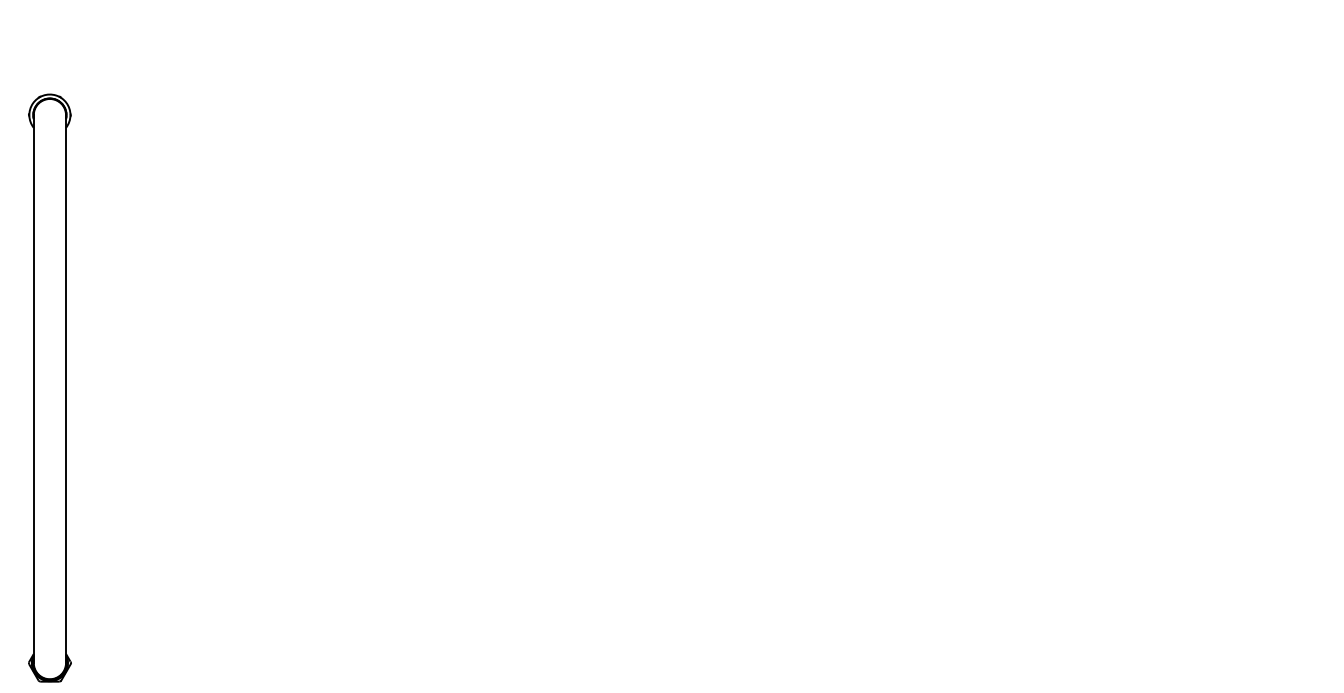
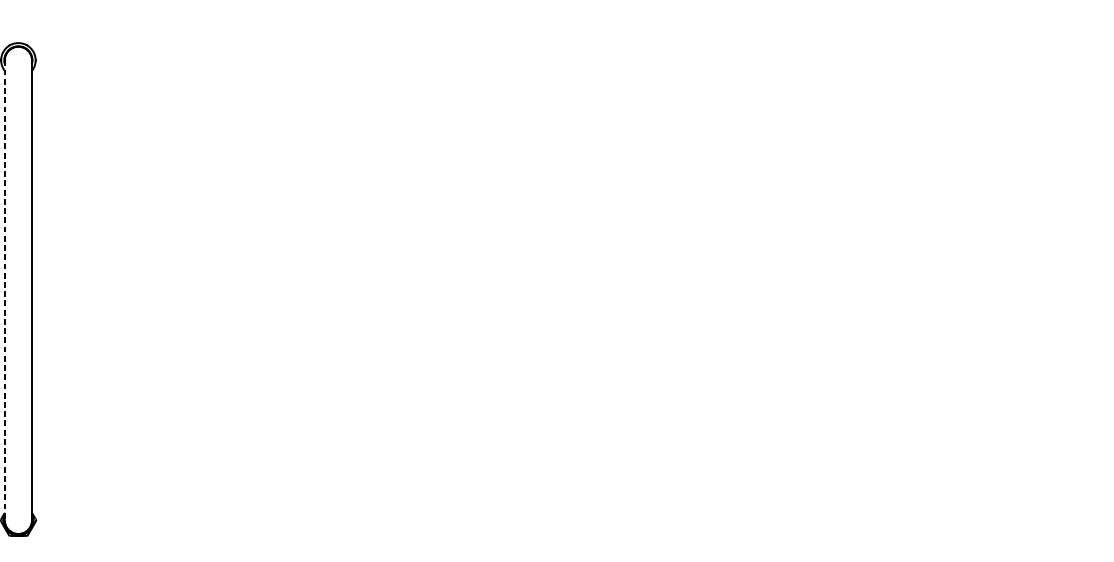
line: (33, 389) -> (4, 290), solid -> dashed

